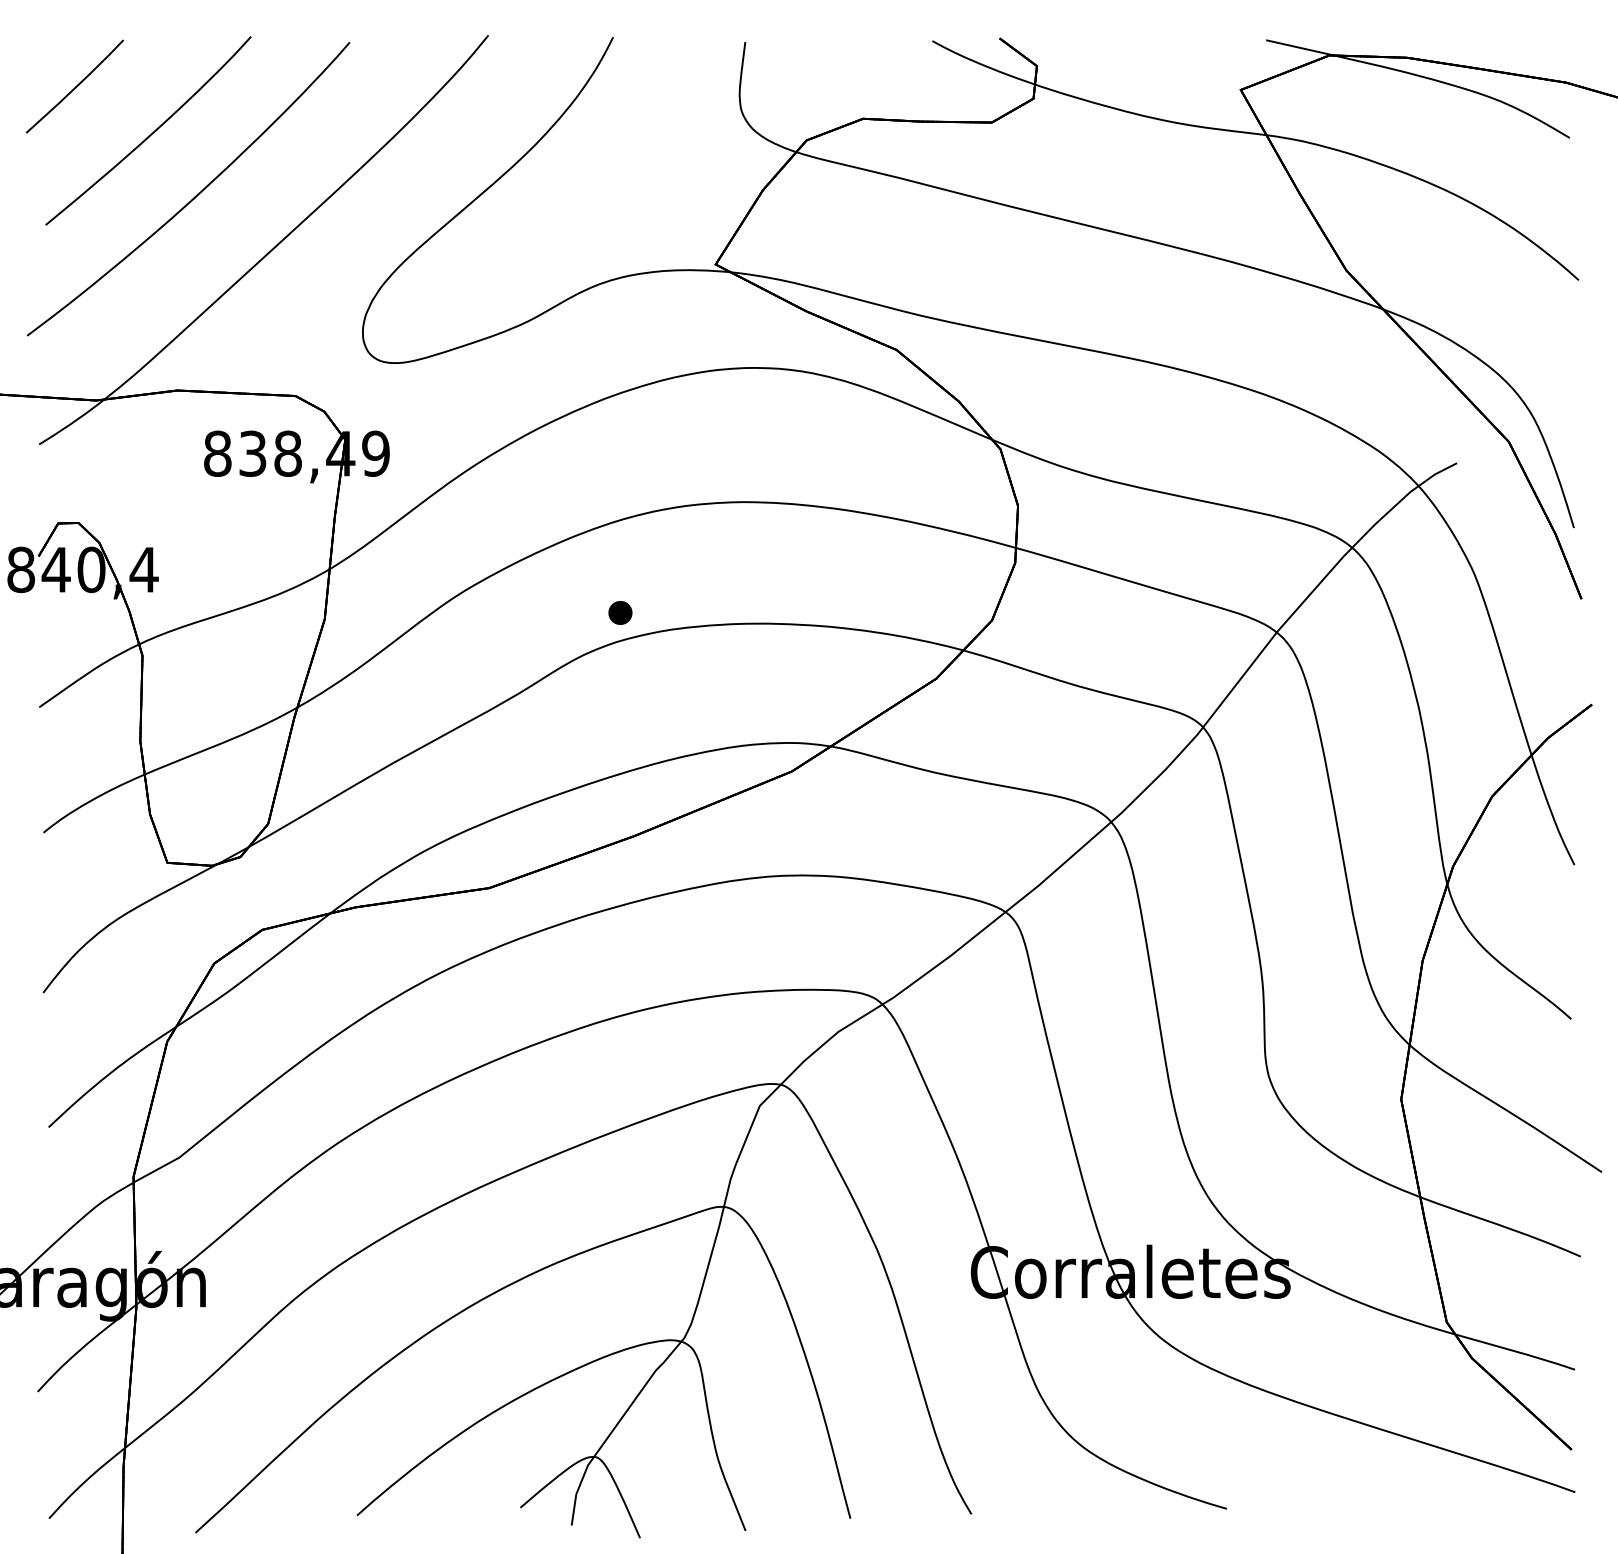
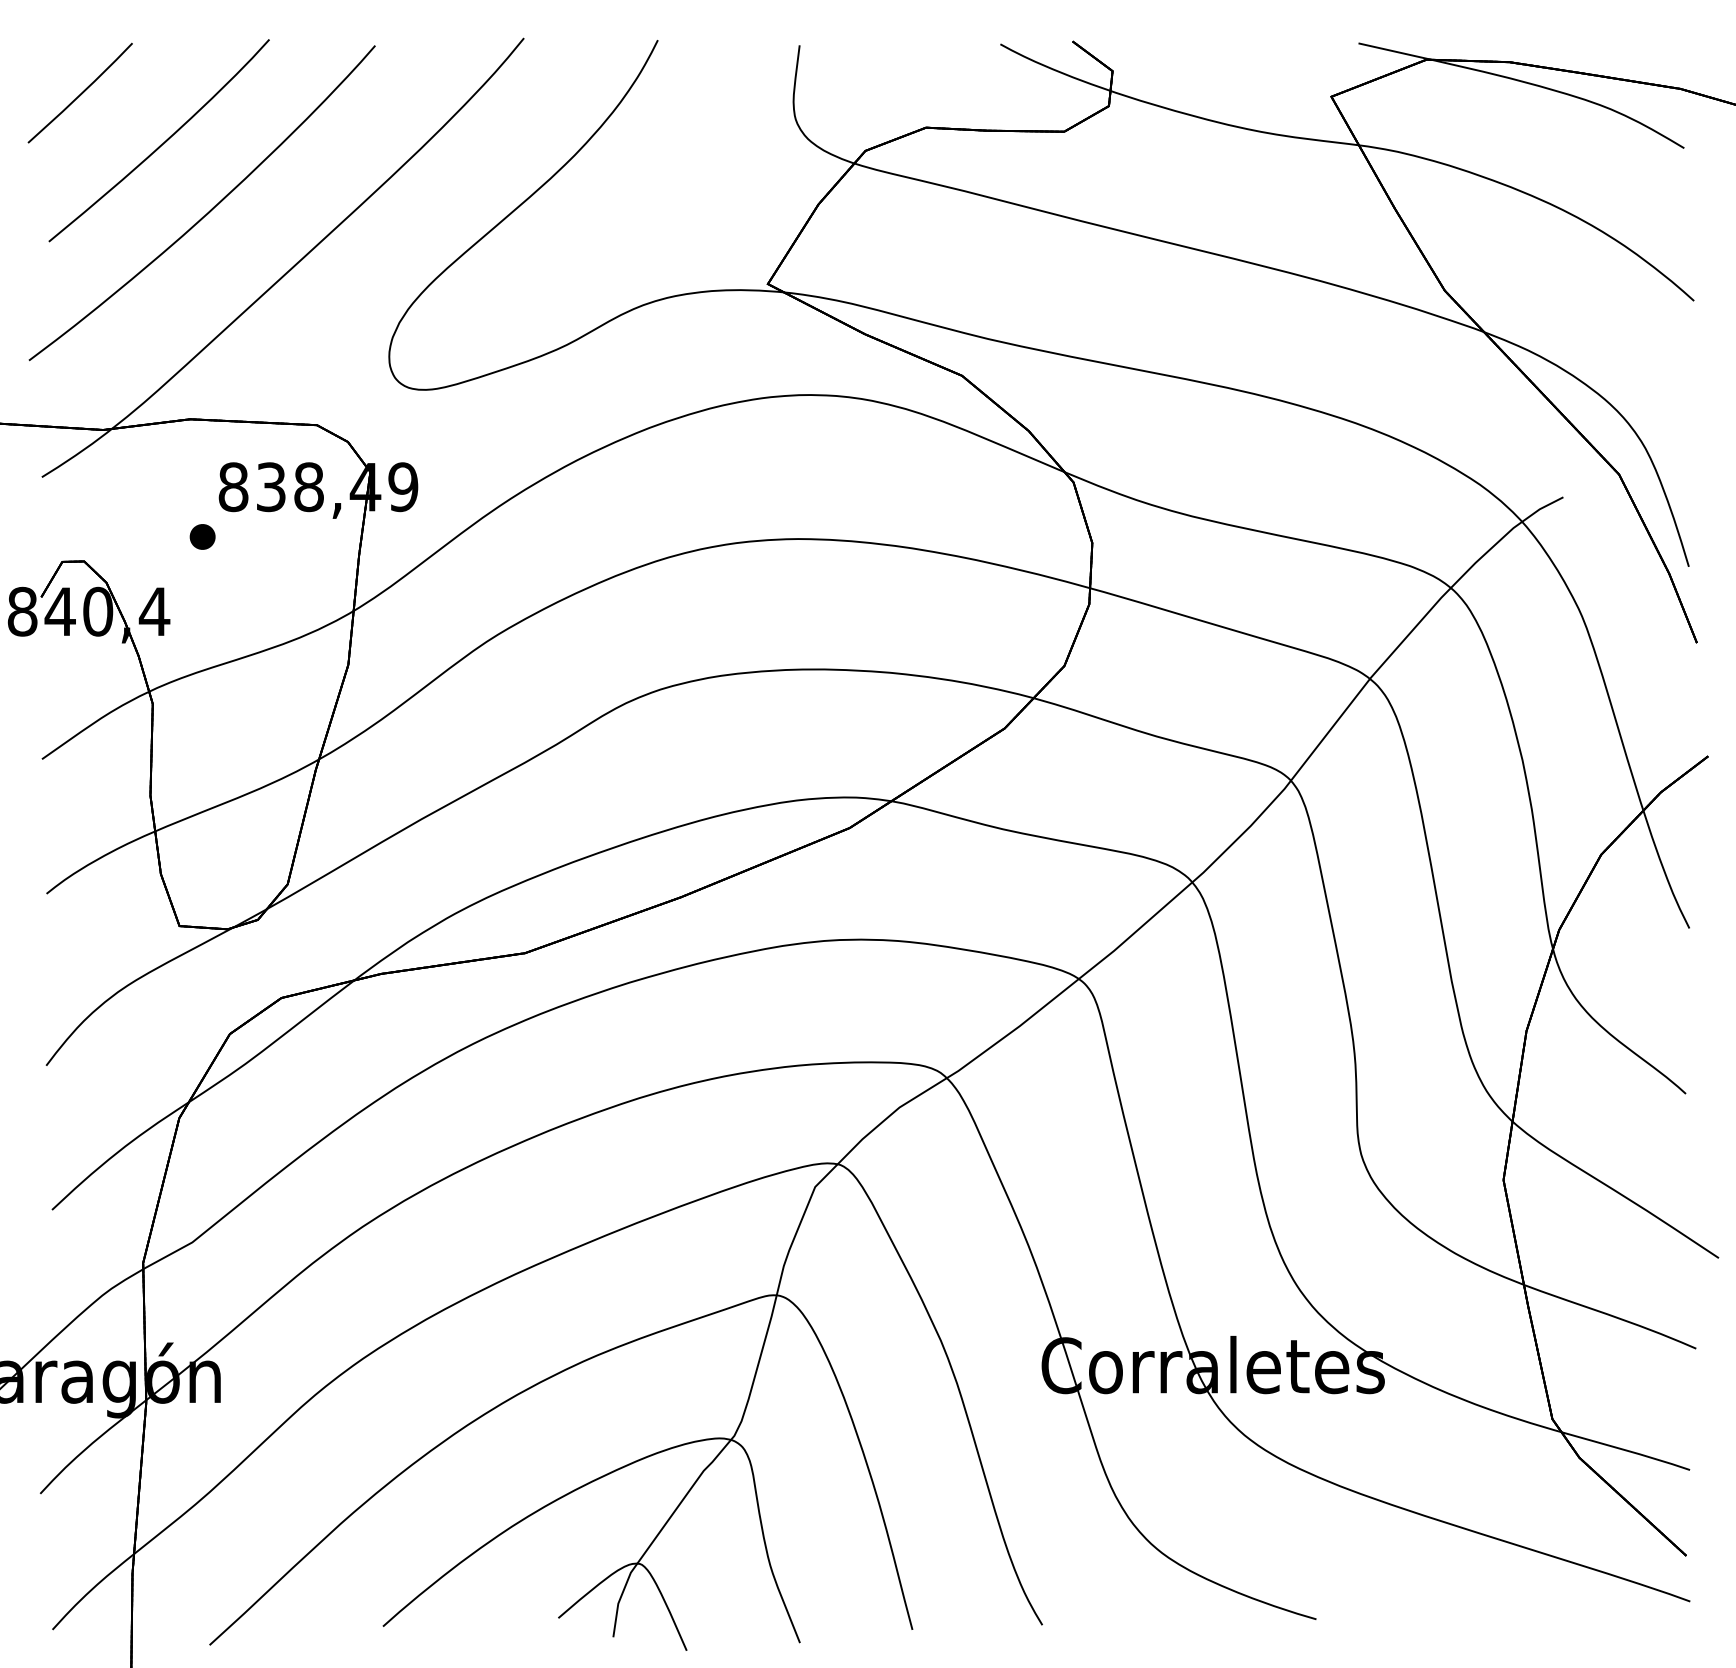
part: (620, 612) -> (202, 536), moved

